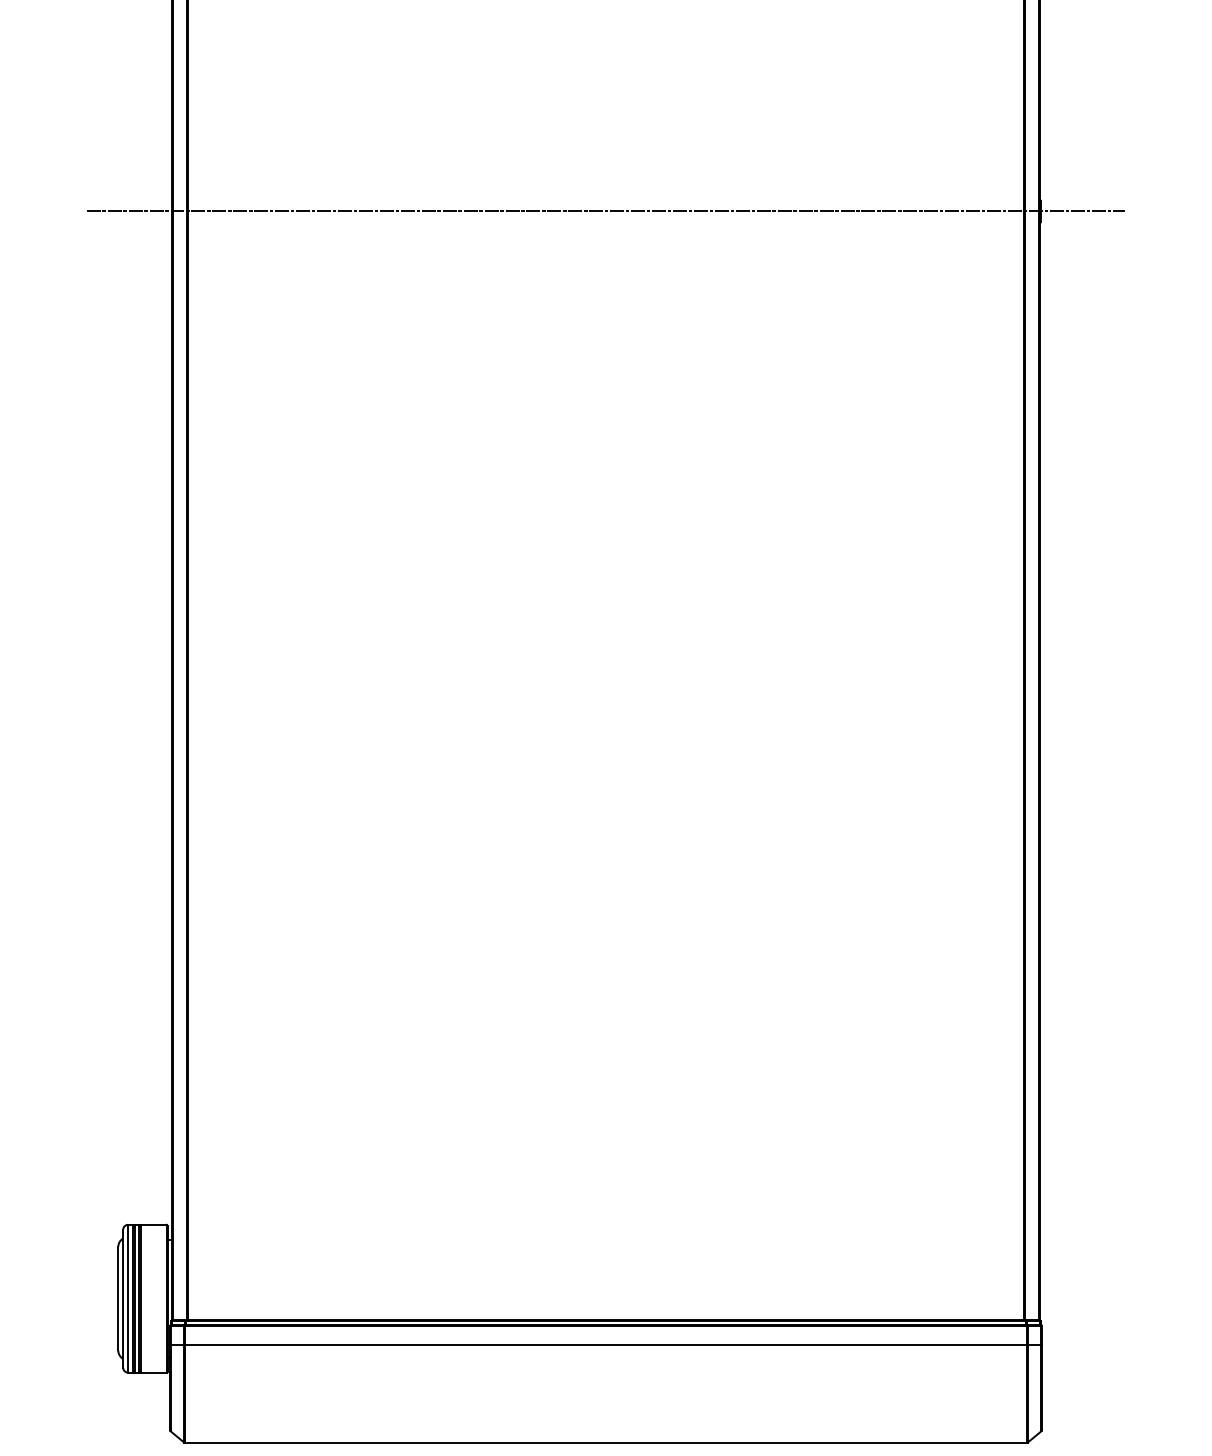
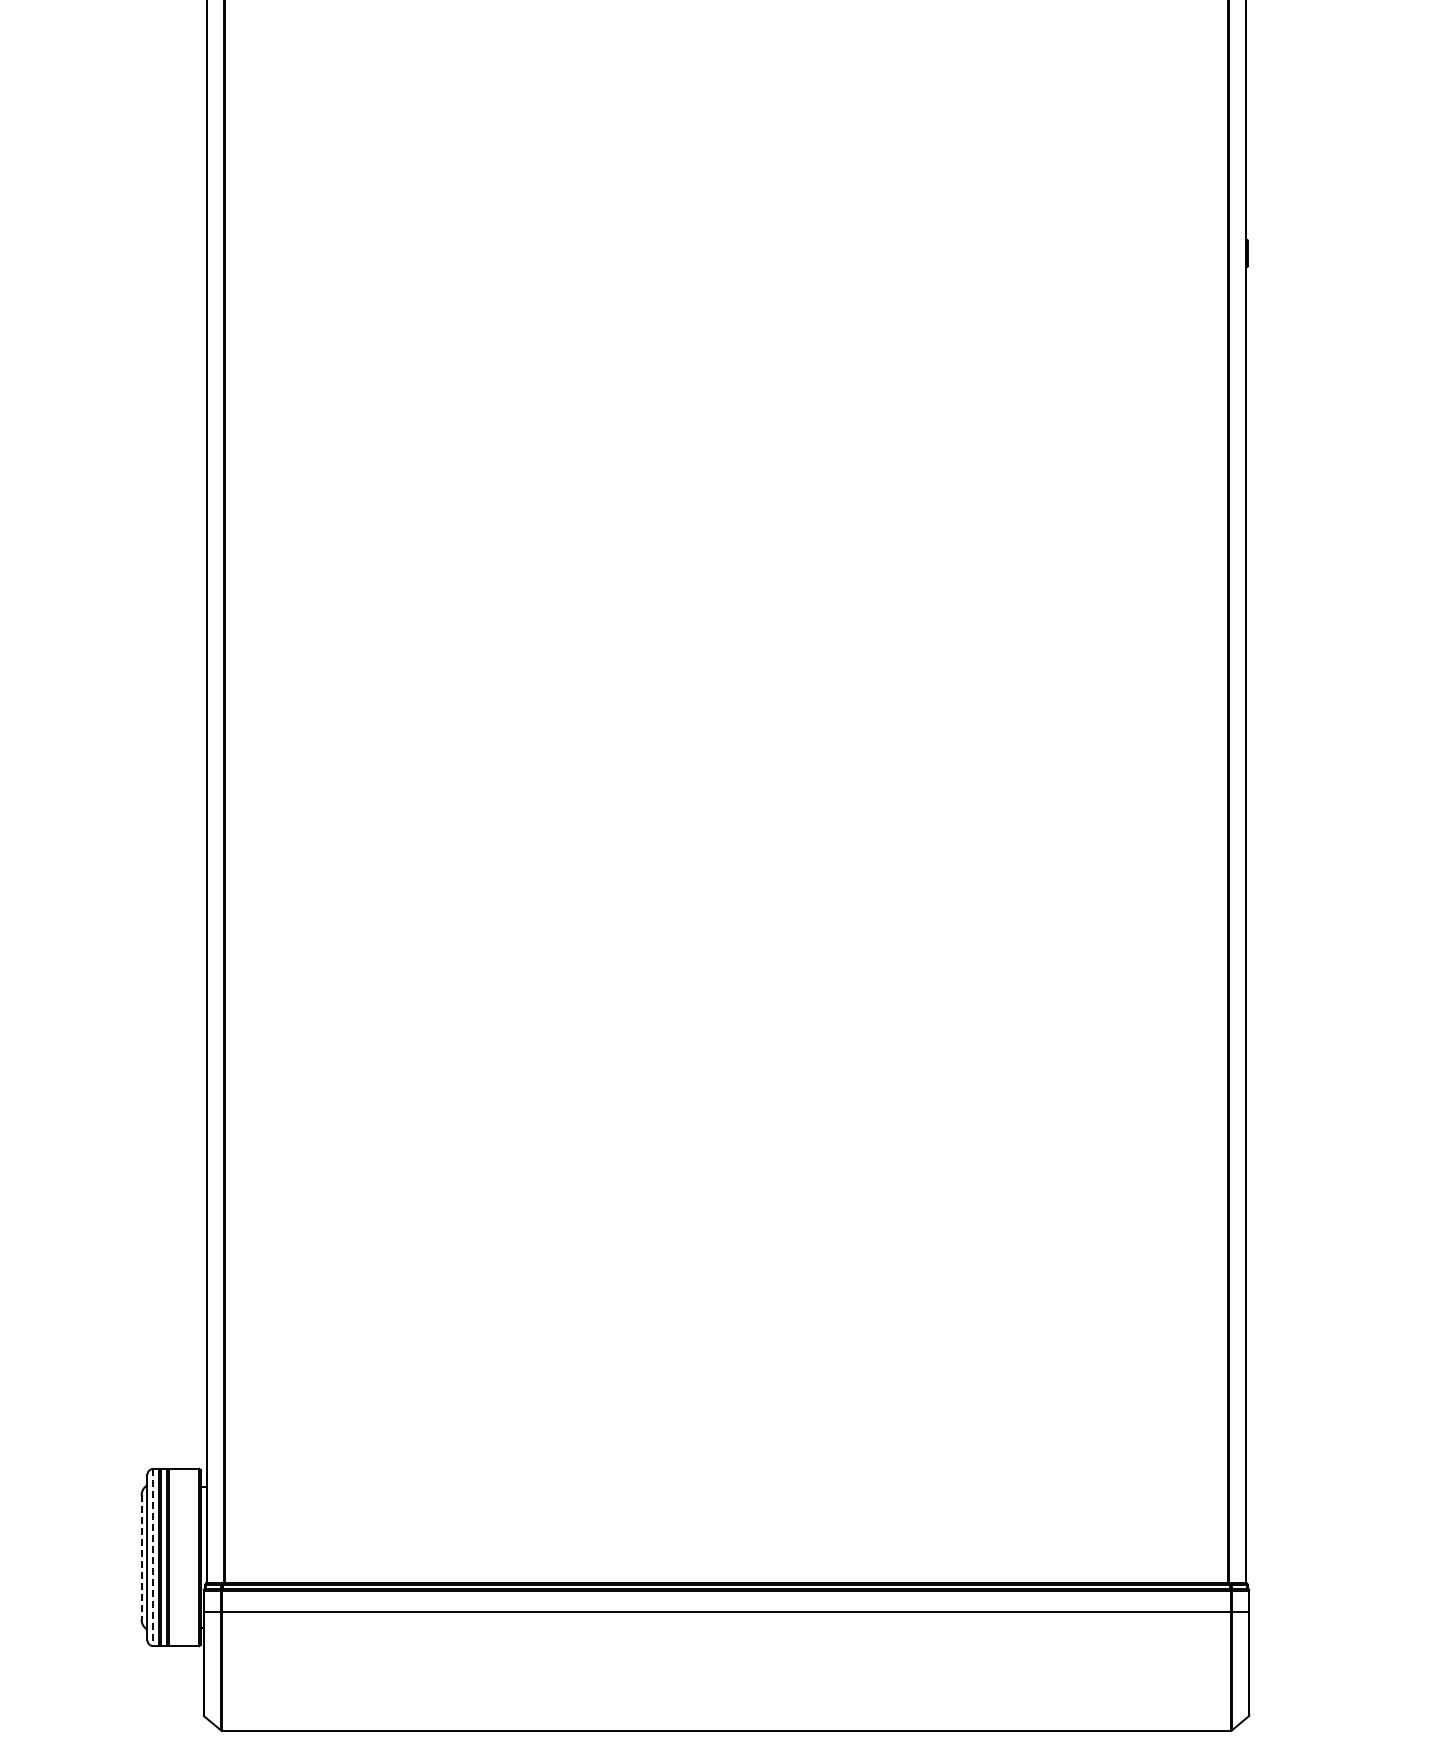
line: (606, 211) -> (726, 253), removed
line: (118, 1298) -> (141, 1557), solid -> dashed
line: (128, 1298) -> (153, 1557), solid -> dashed

